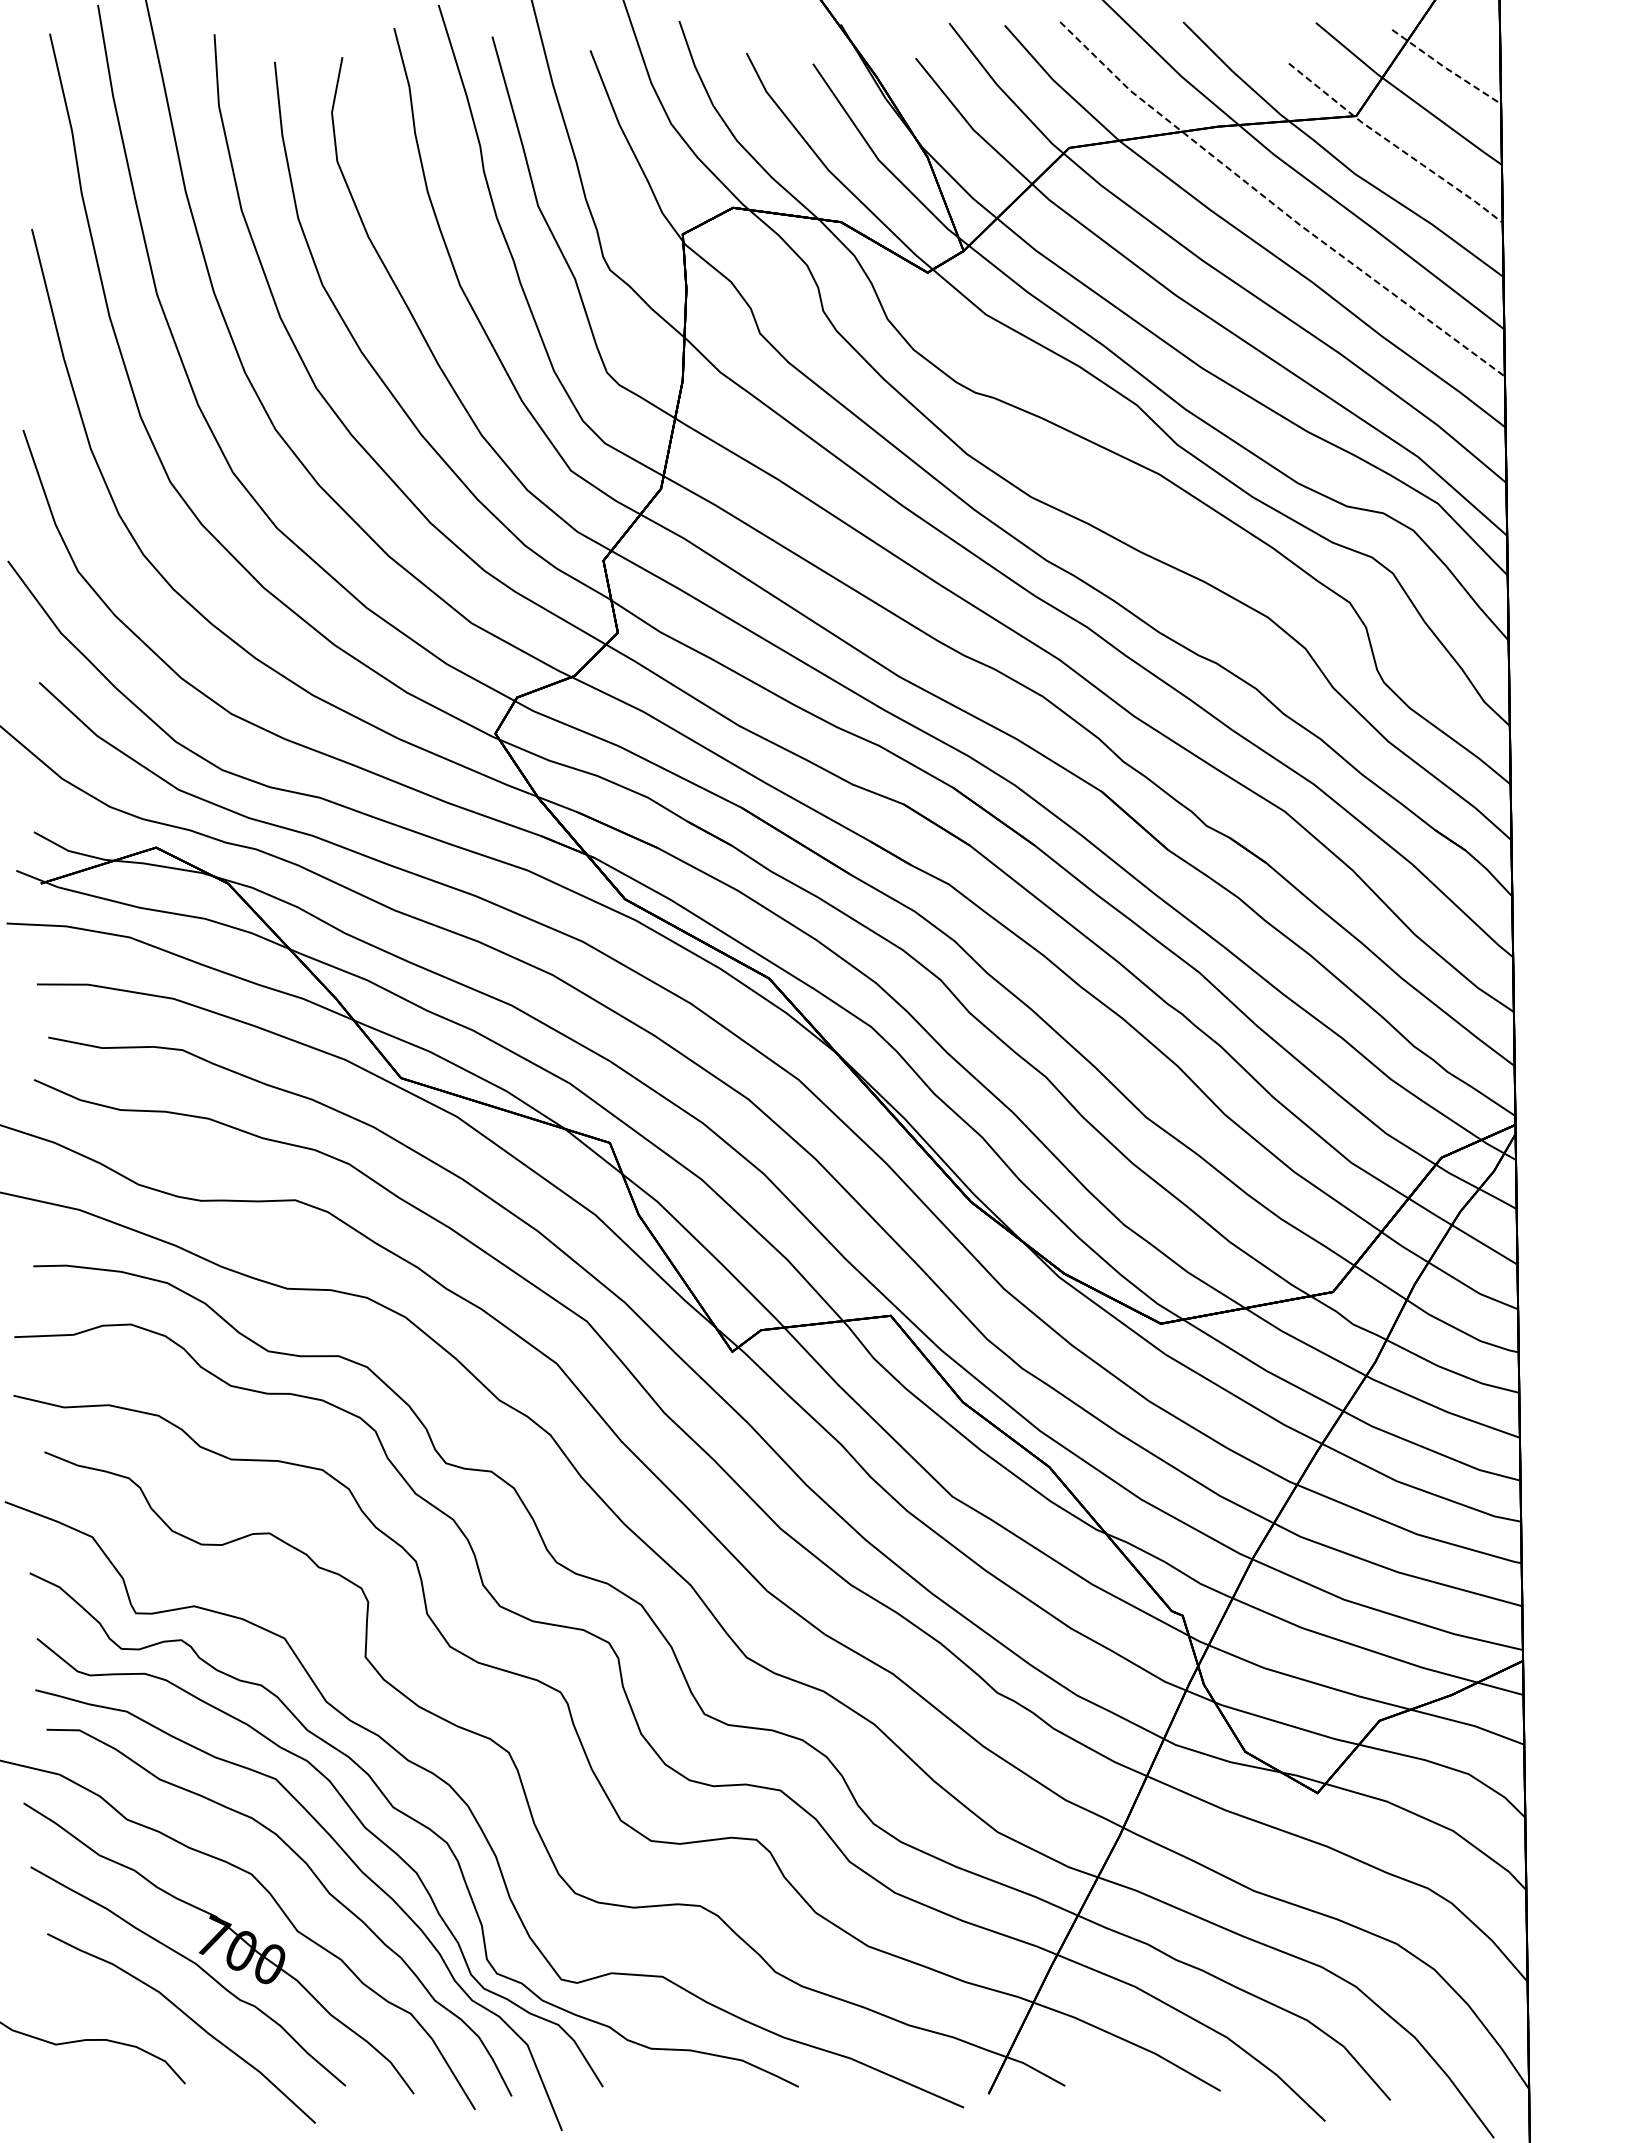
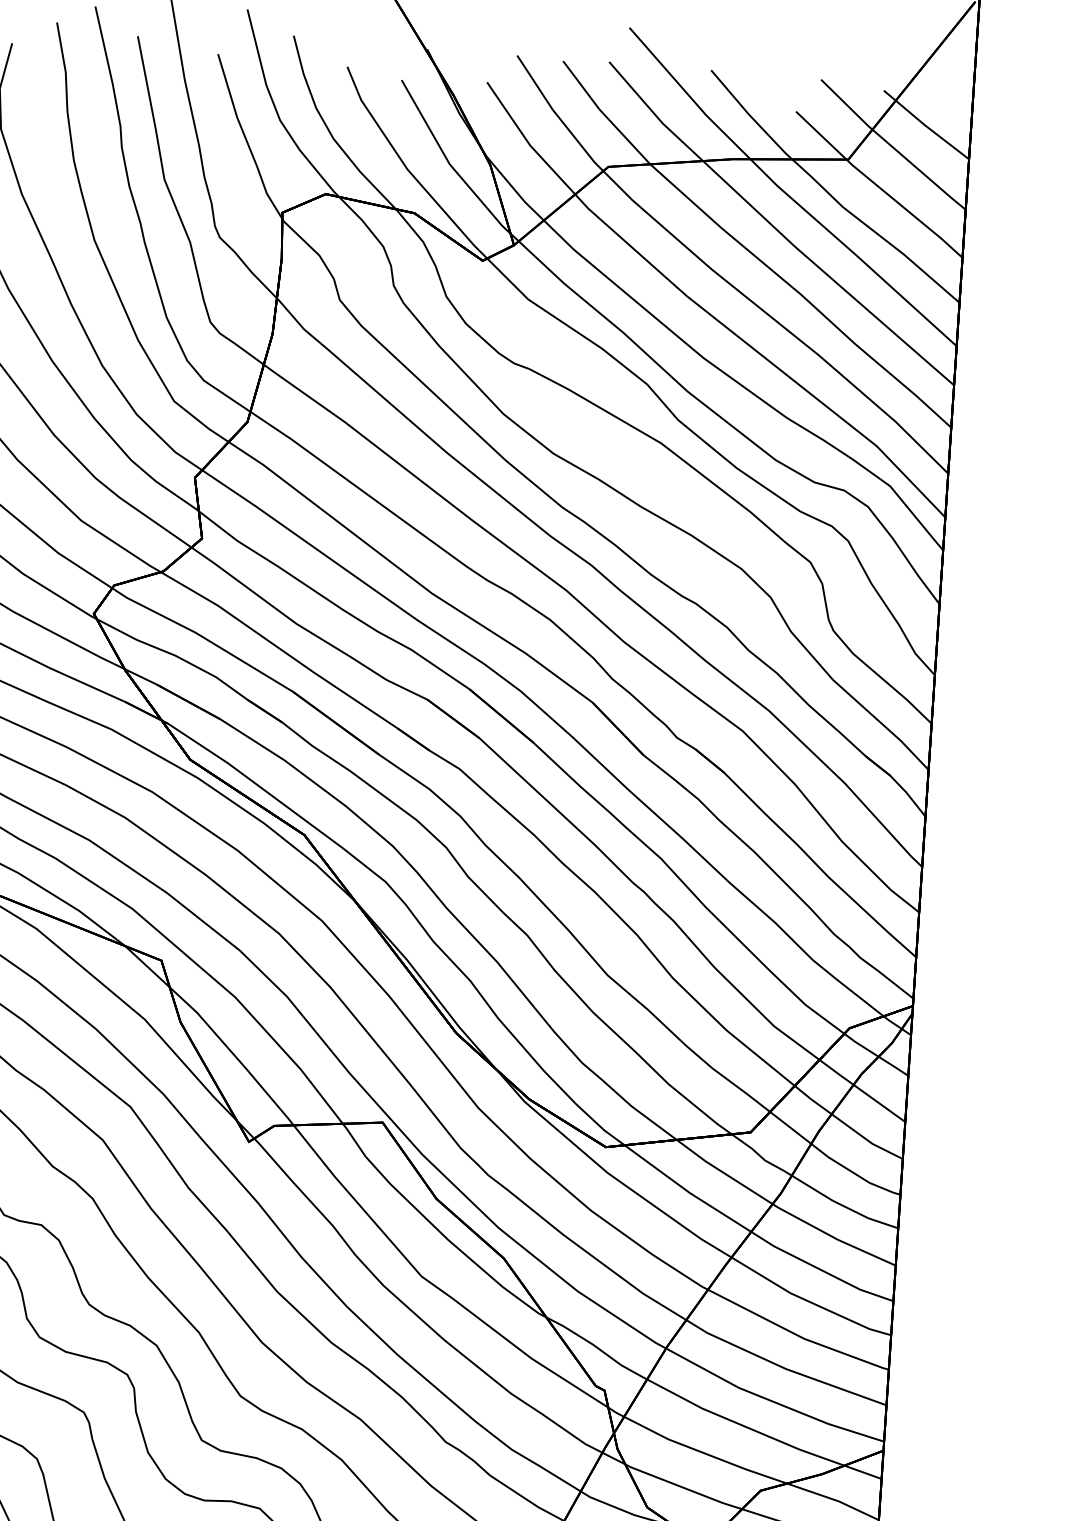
line: (1445, 68) -> (925, 126), dashed -> solid
line: (1394, 145) -> (878, 186), dashed -> solid
line: (1276, 206) -> (776, 229), dashed -> solid

